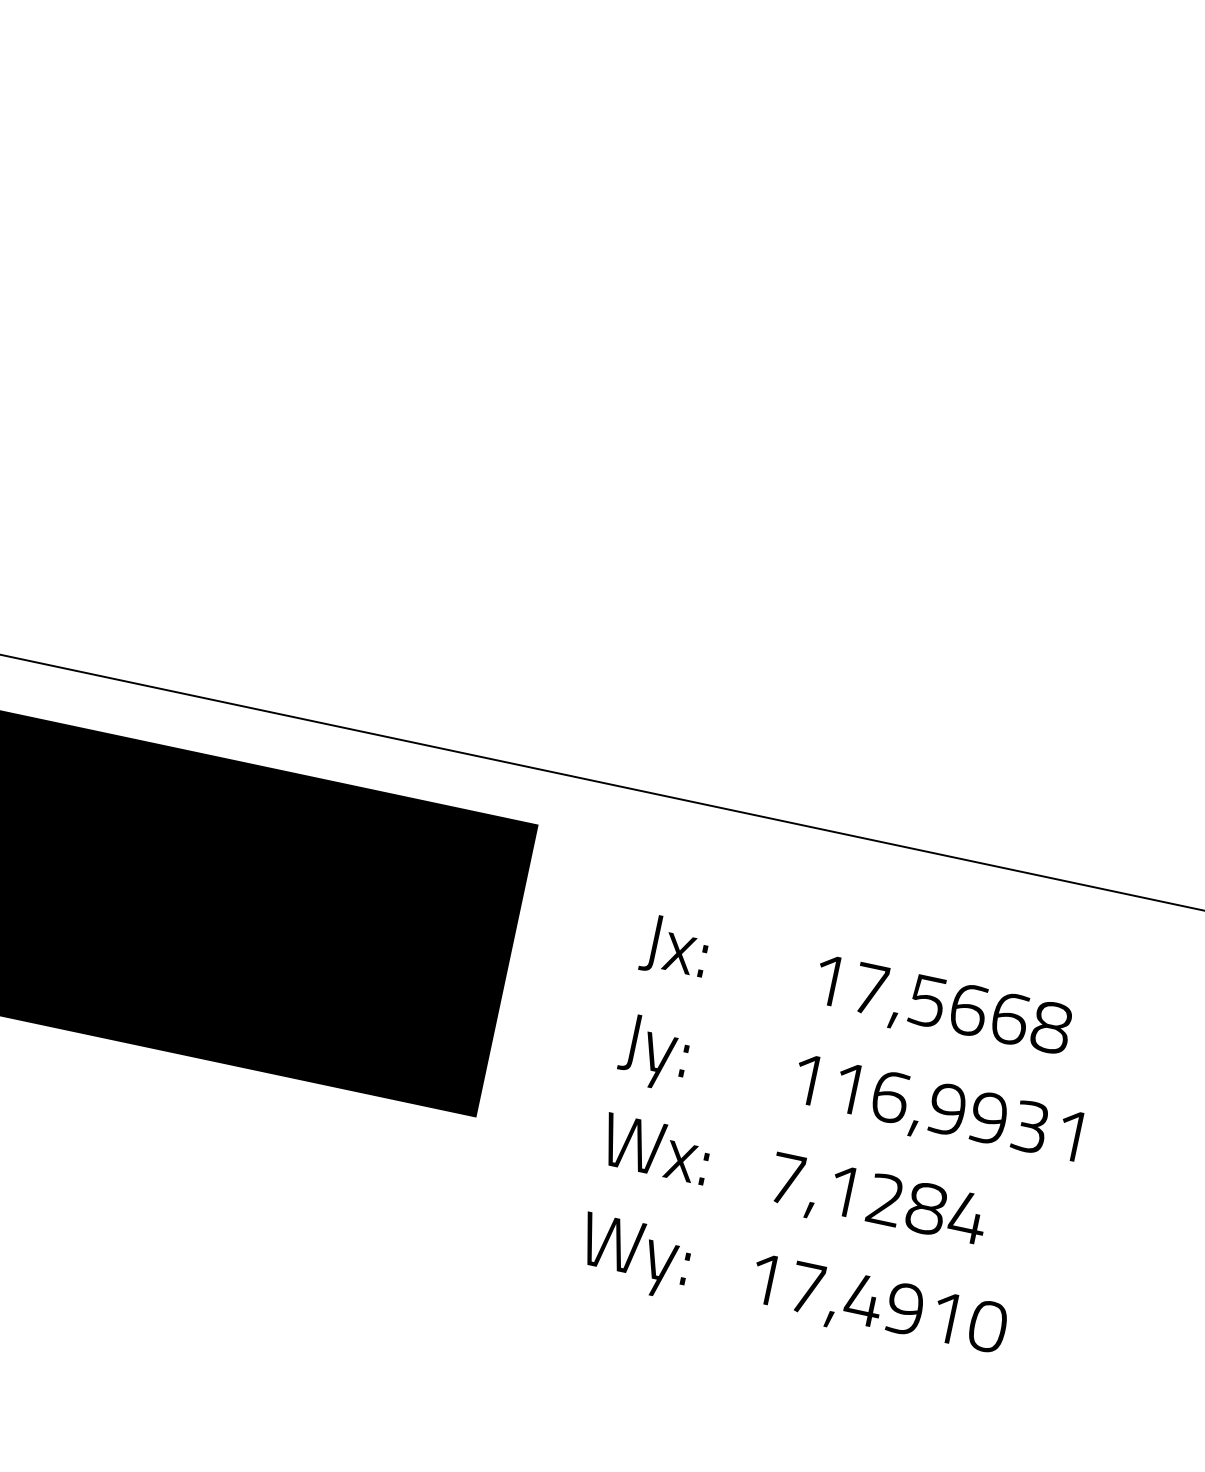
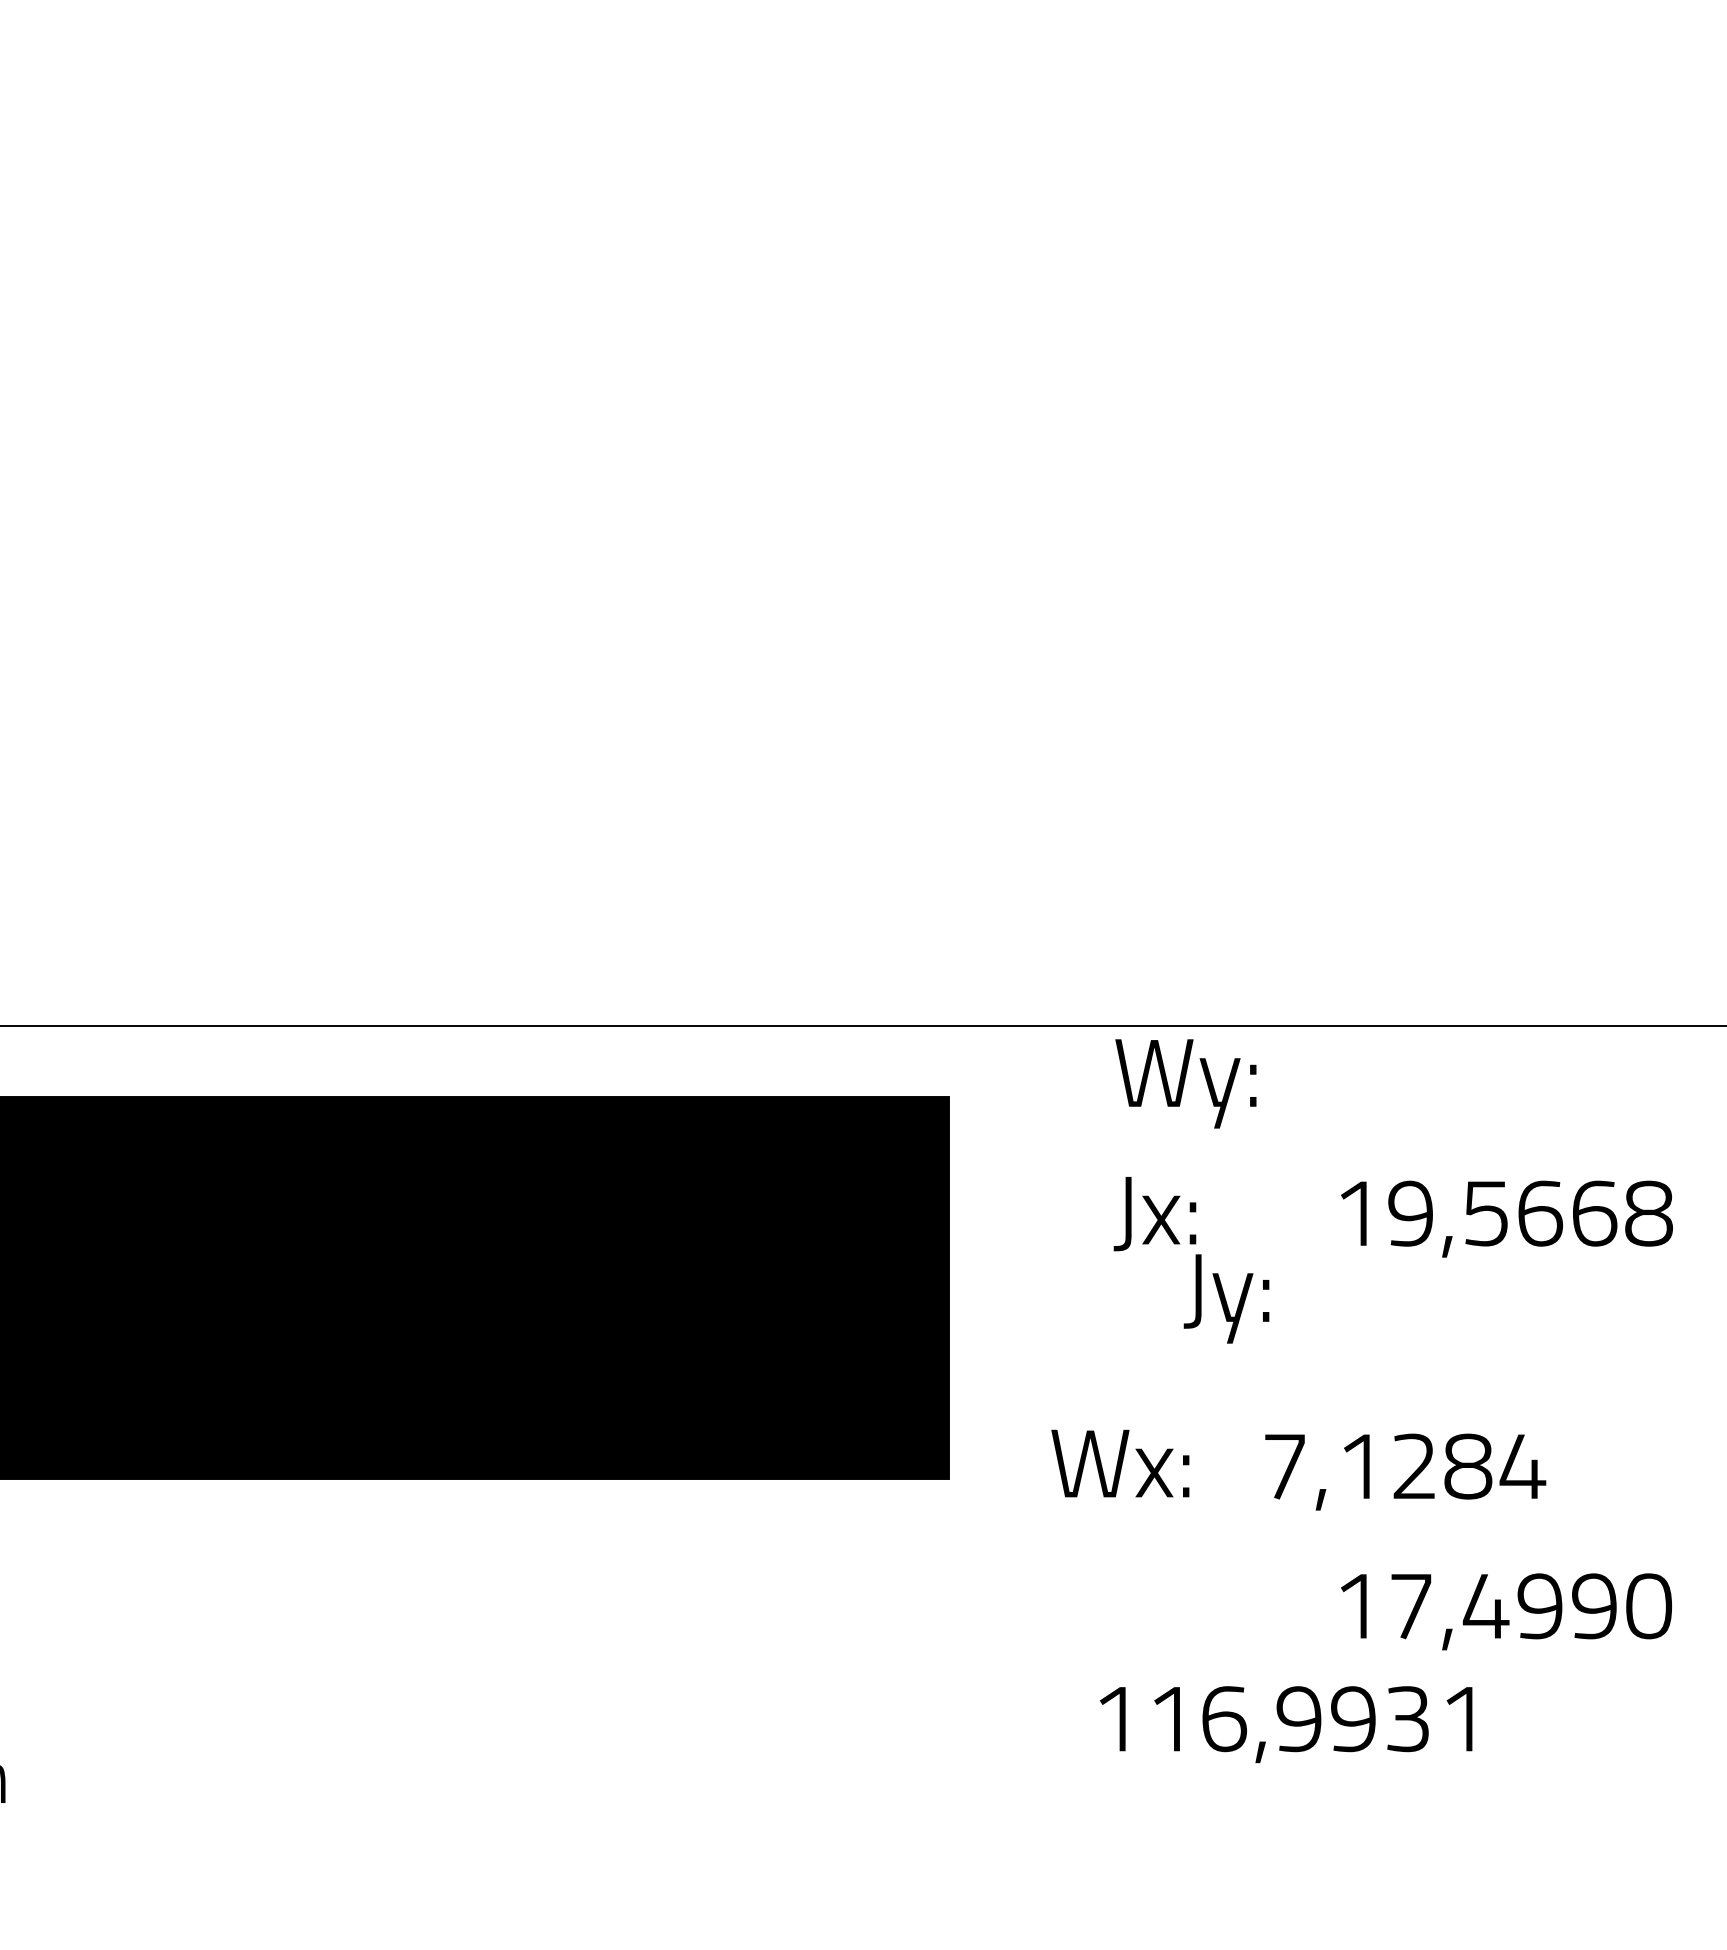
text: (869, 988) -> (1410, 1213), 17,5668 -> 19,5668
text: (654, 1052) -> (1226, 1298), moved
text: (936, 1111) -> (1286, 1724), moved
text: (656, 1148) -> (1120, 1463), moved
text: (877, 1202) -> (1405, 1471), moved
text: (634, 1256) -> (1185, 1083), moved
text: (946, 1317) -> (1594, 1606), 17,4910 -> 17,4990

